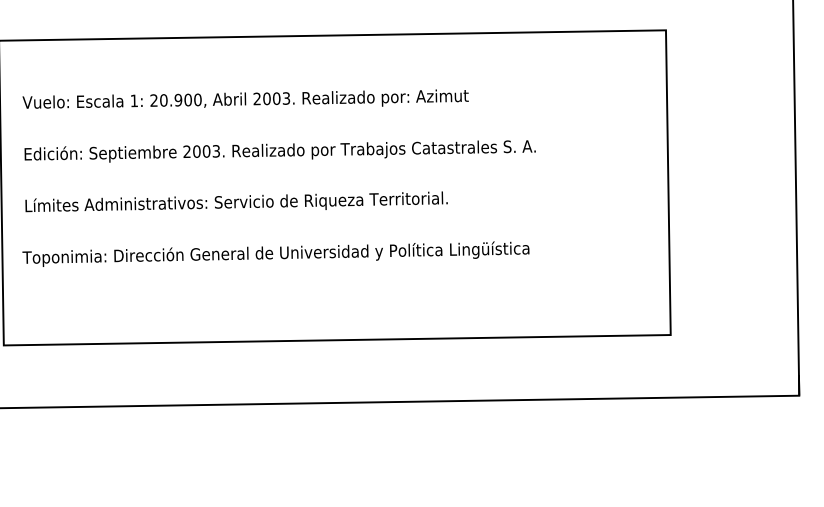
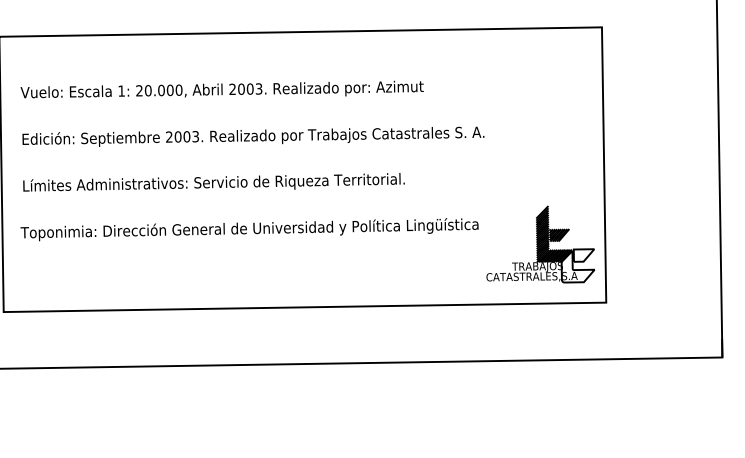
text: (178, 100) -> (161, 90), 20.900, -> 20.000,
part: (598, 270) -> (541, 244), added

